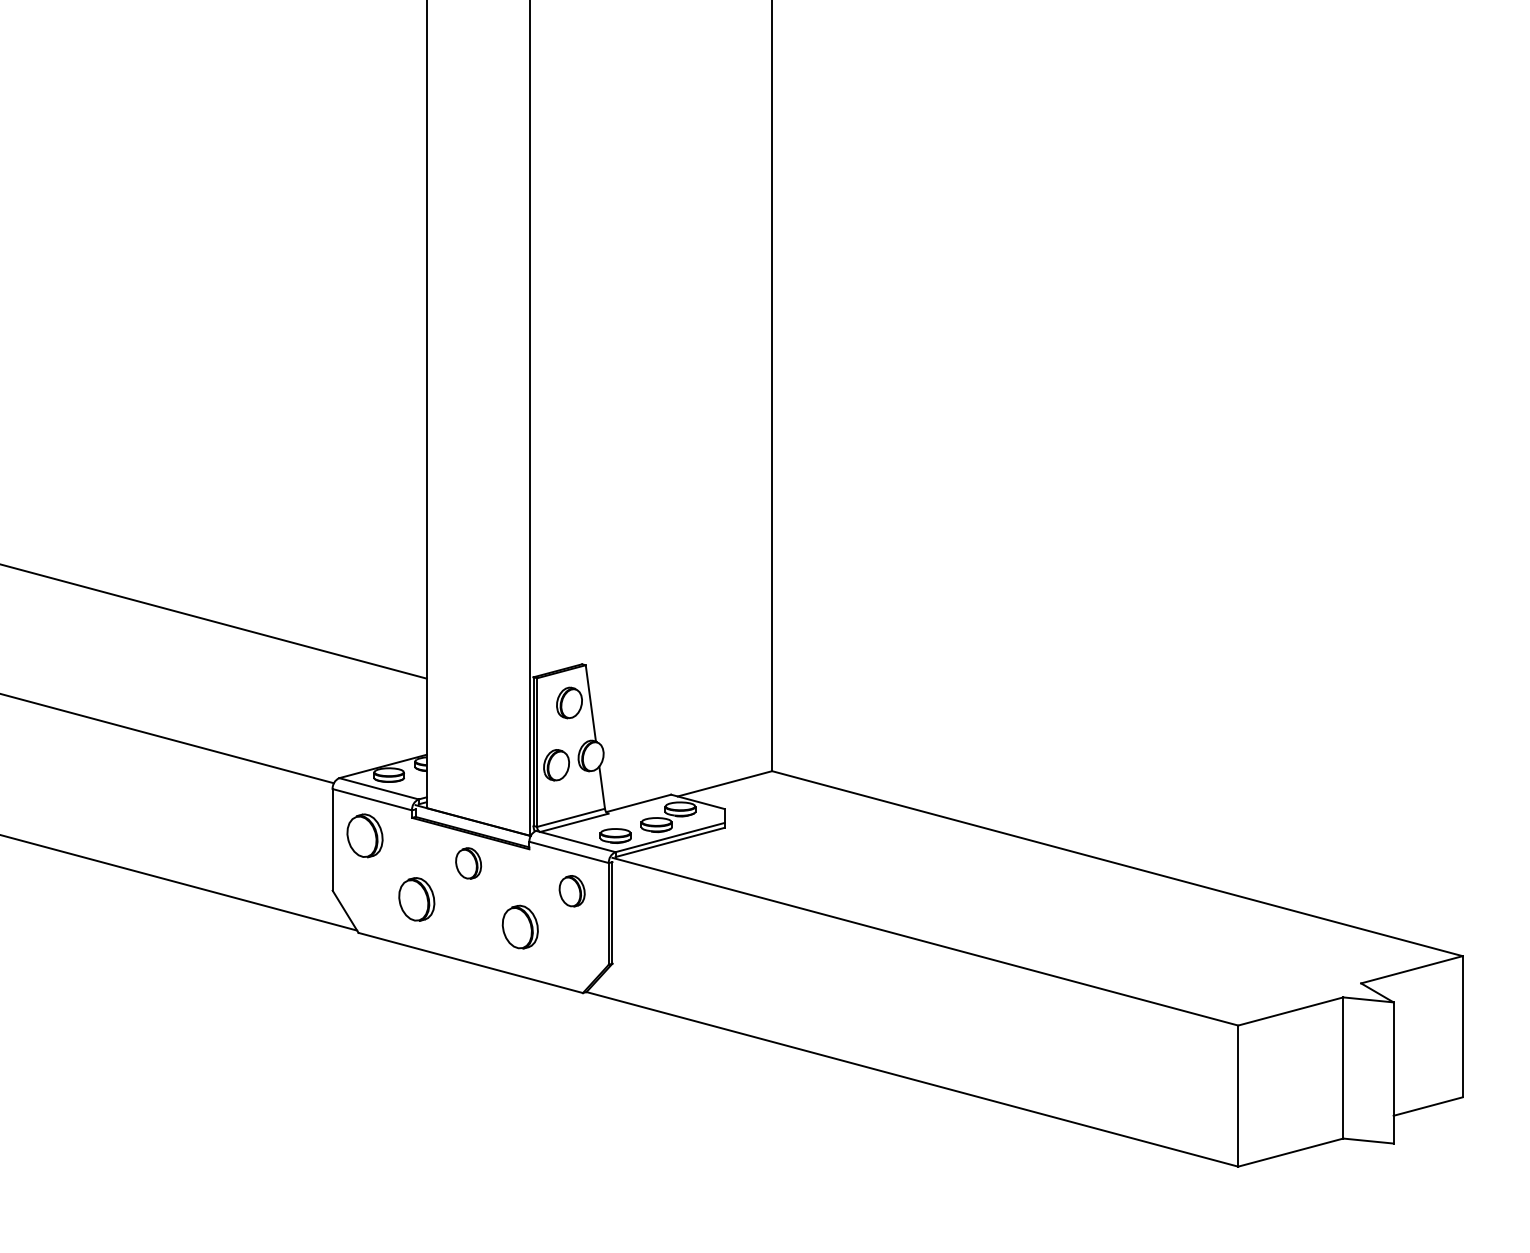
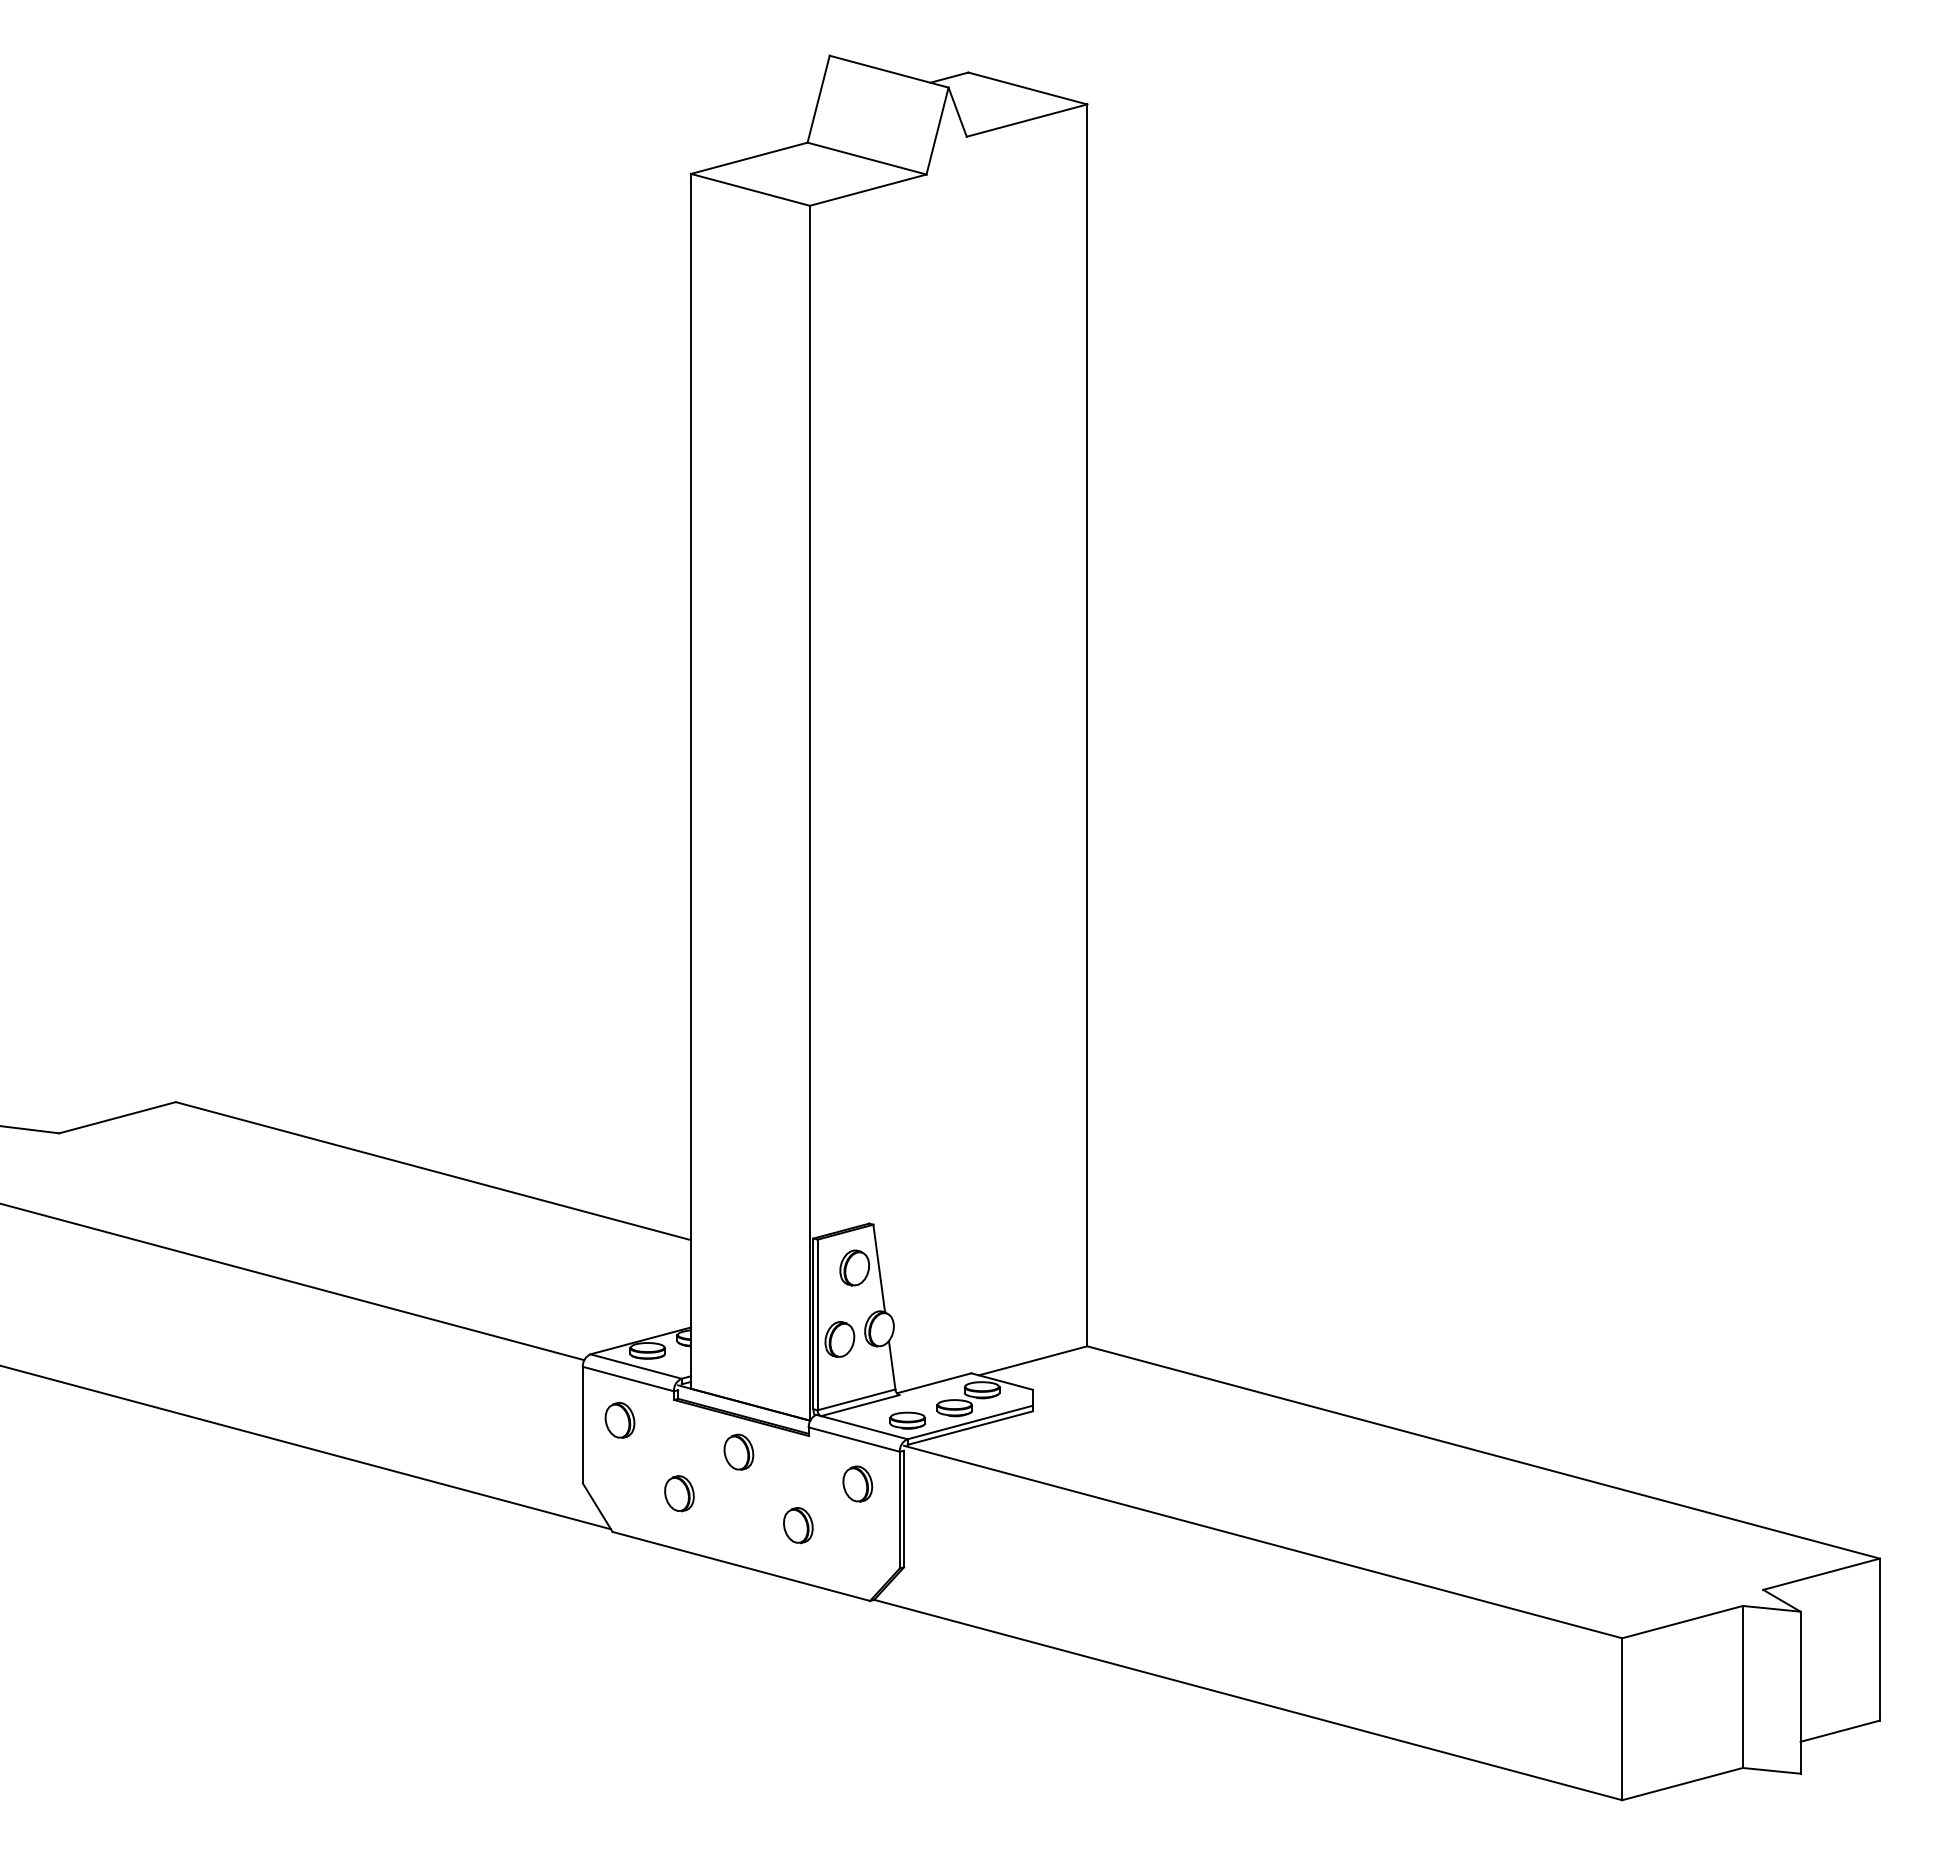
part: (364, 834) -> (619, 1419), size x0.71
part: (416, 899) -> (679, 1493), size x0.71
part: (520, 927) -> (798, 1525), size x0.71

